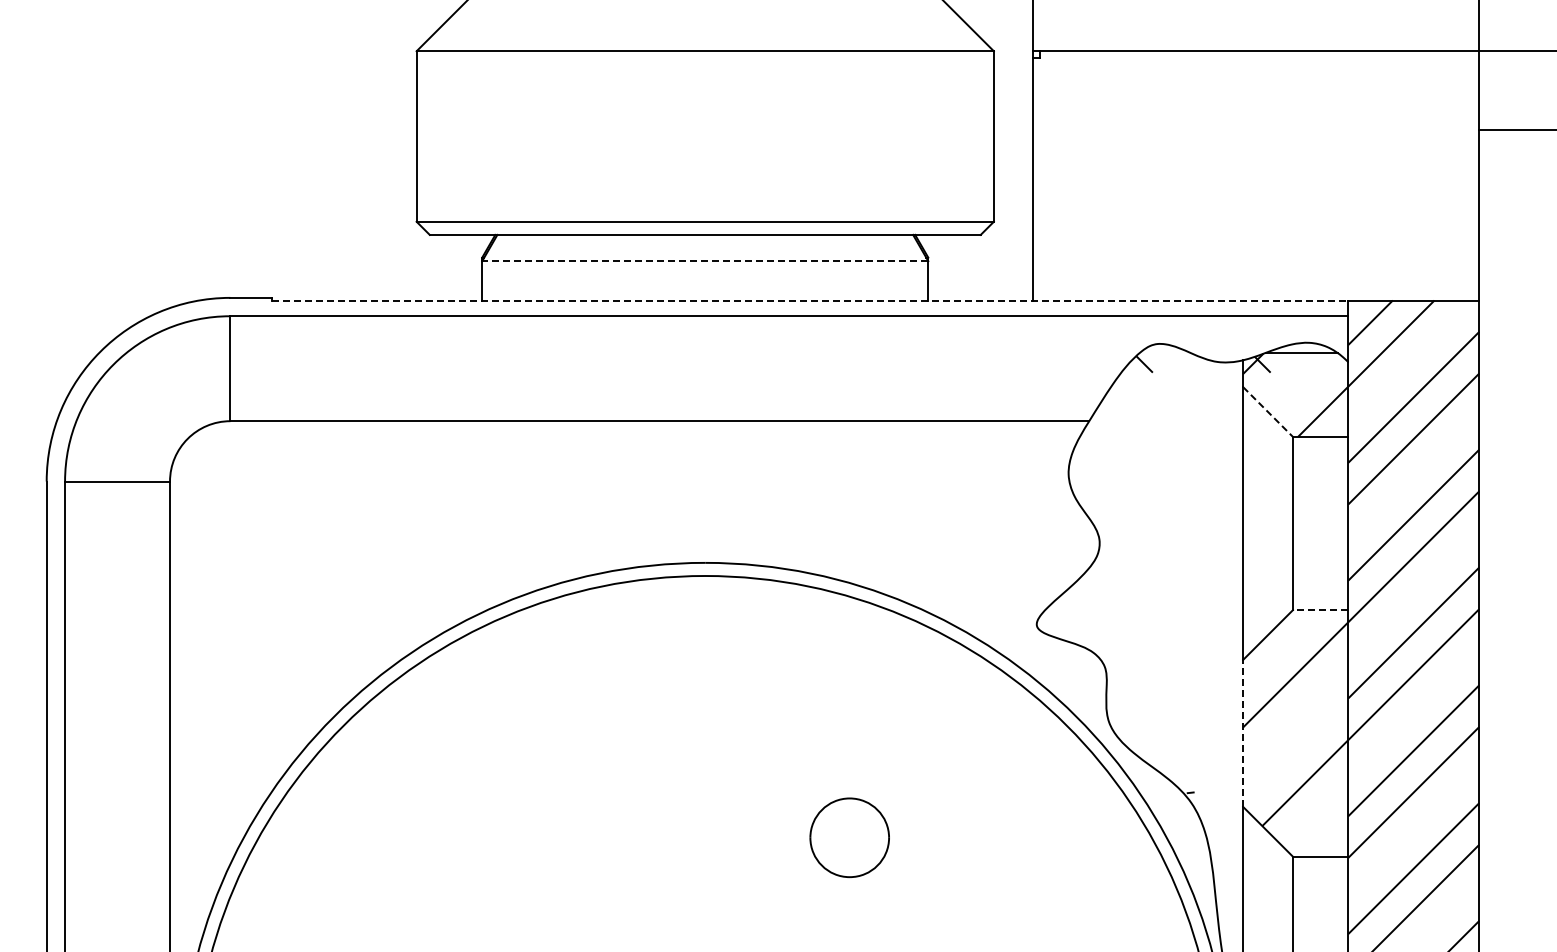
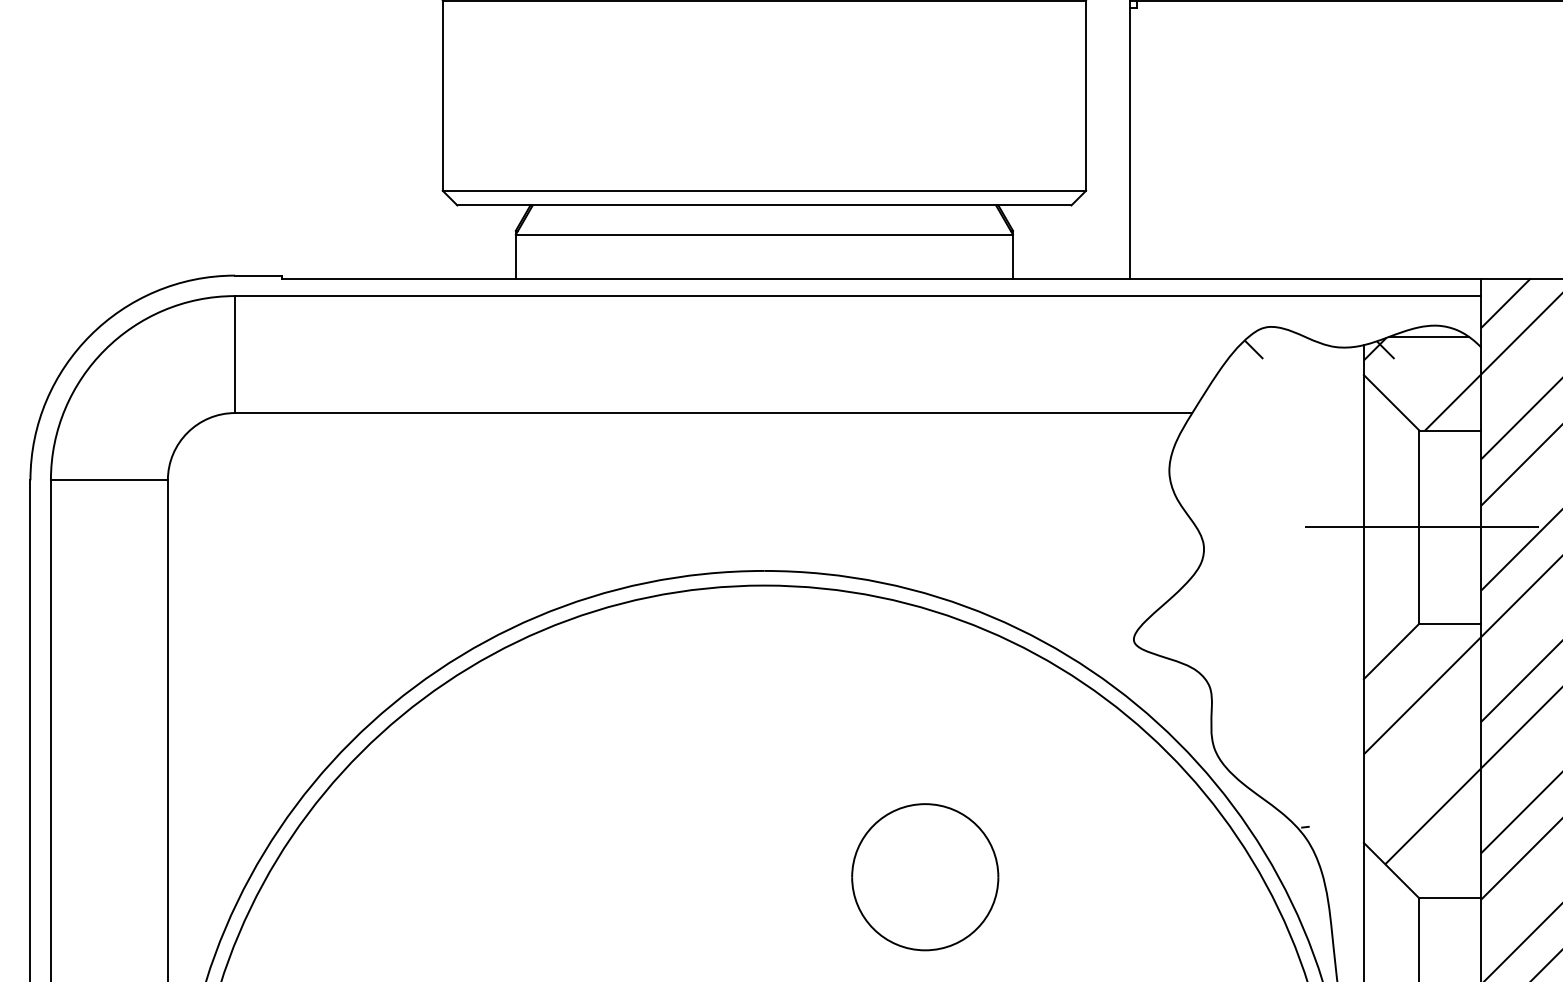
line: (704, 261) -> (763, 235), dashed -> solid
line: (810, 300) -> (881, 278), dashed -> solid
line: (1268, 412) -> (1392, 403), dashed -> solid
line: (1295, 523) -> (1422, 527), added
line: (1320, 610) -> (1450, 624), dashed -> solid
line: (1243, 732) -> (1364, 759), dashed -> solid
part: (849, 837) -> (925, 877), size x1.67

